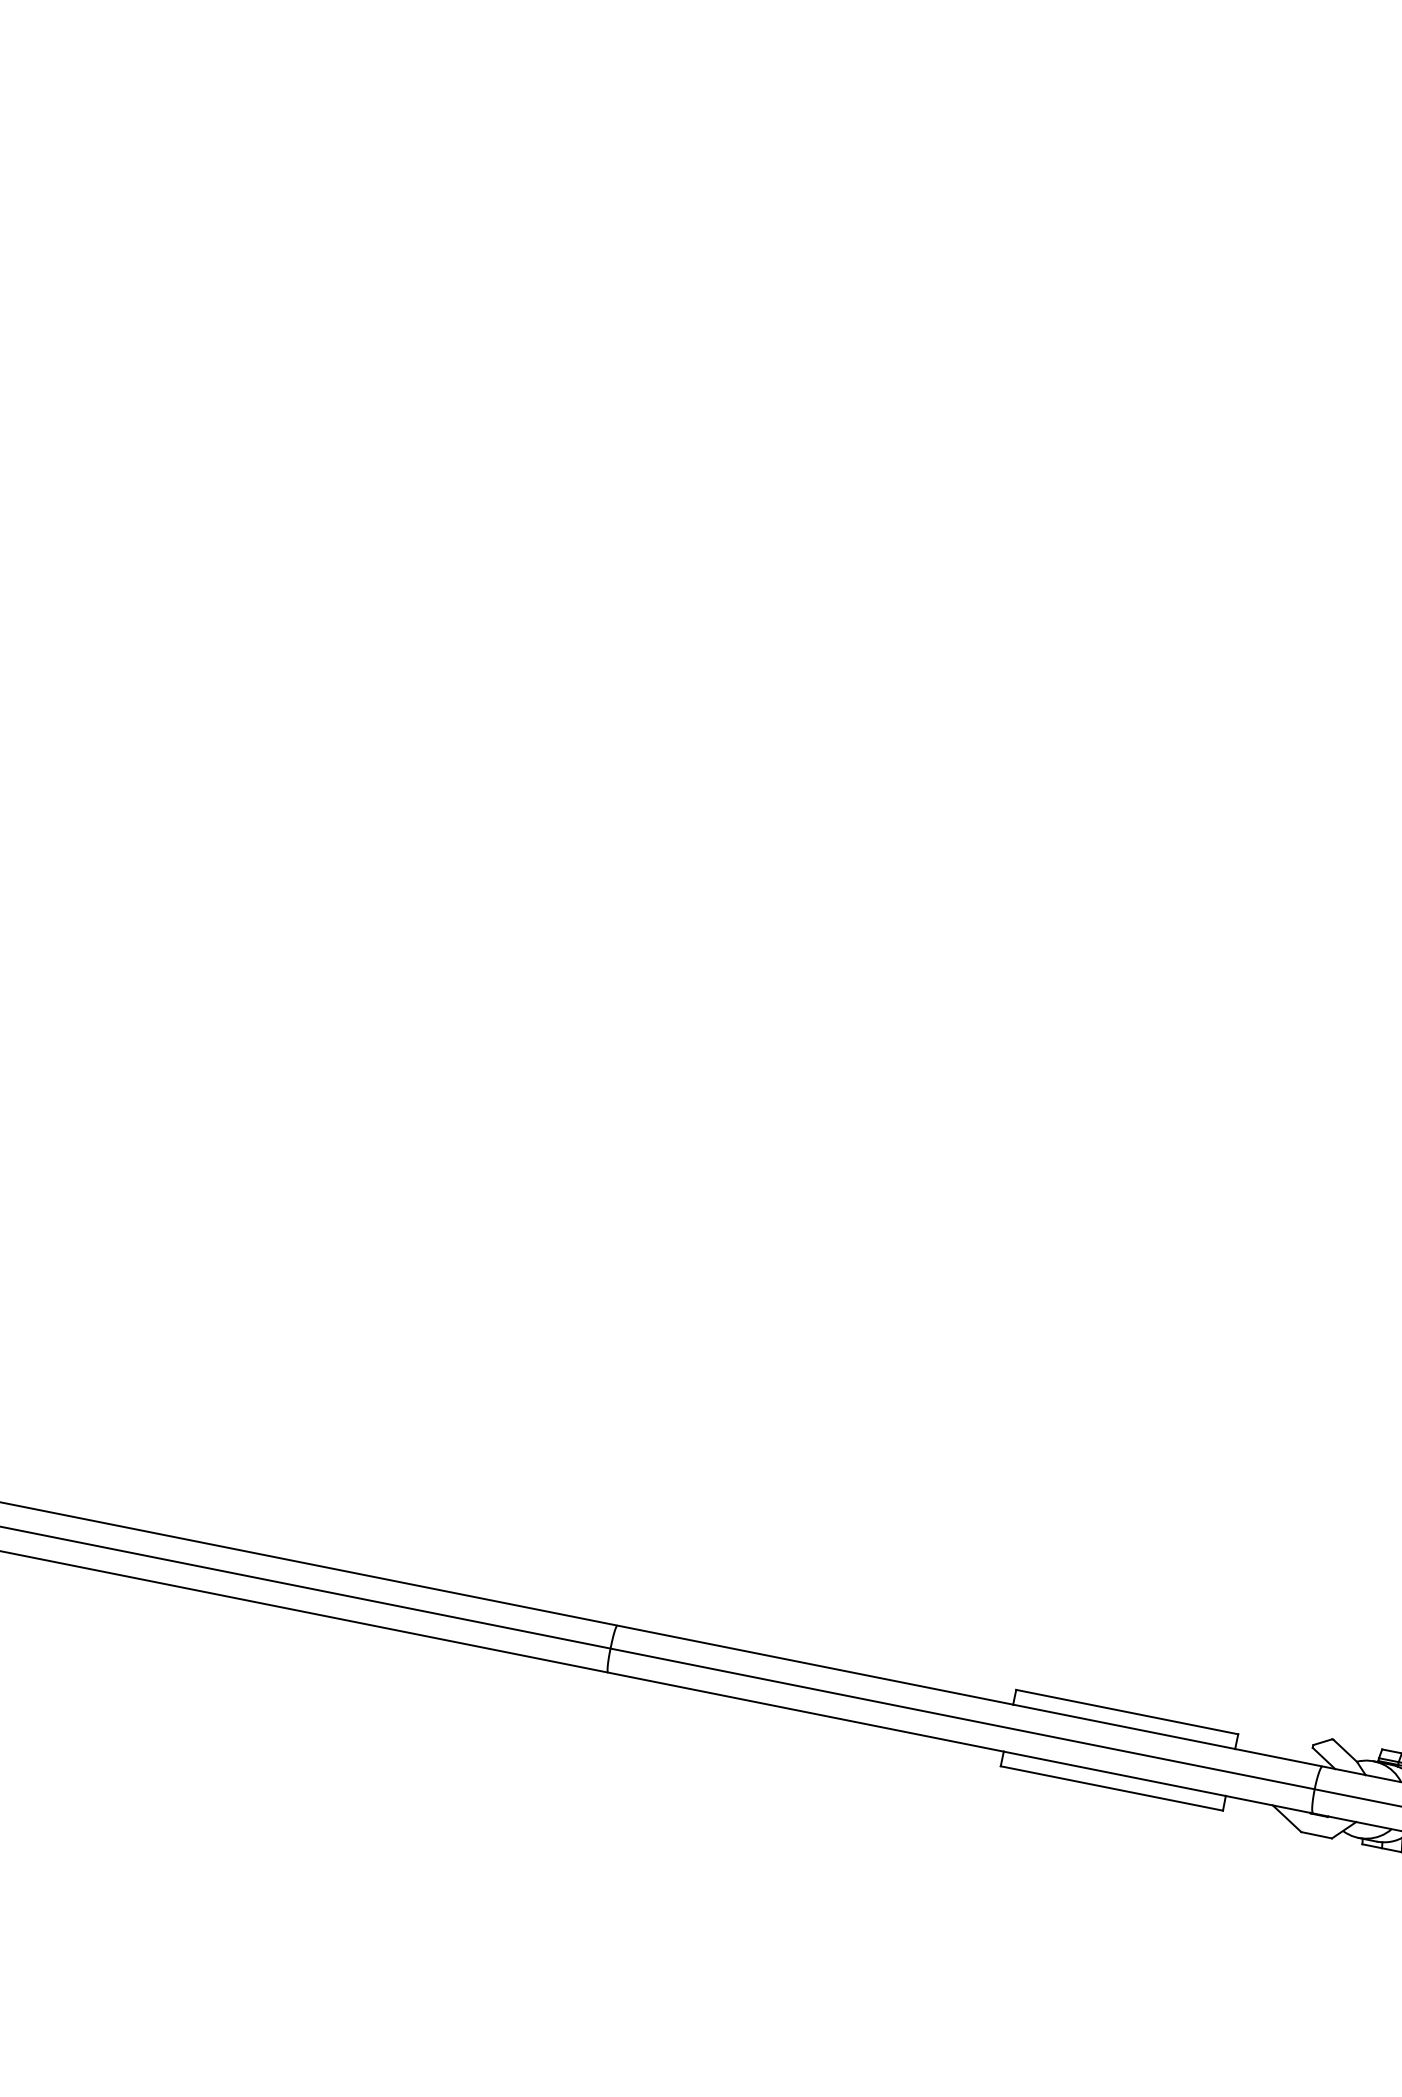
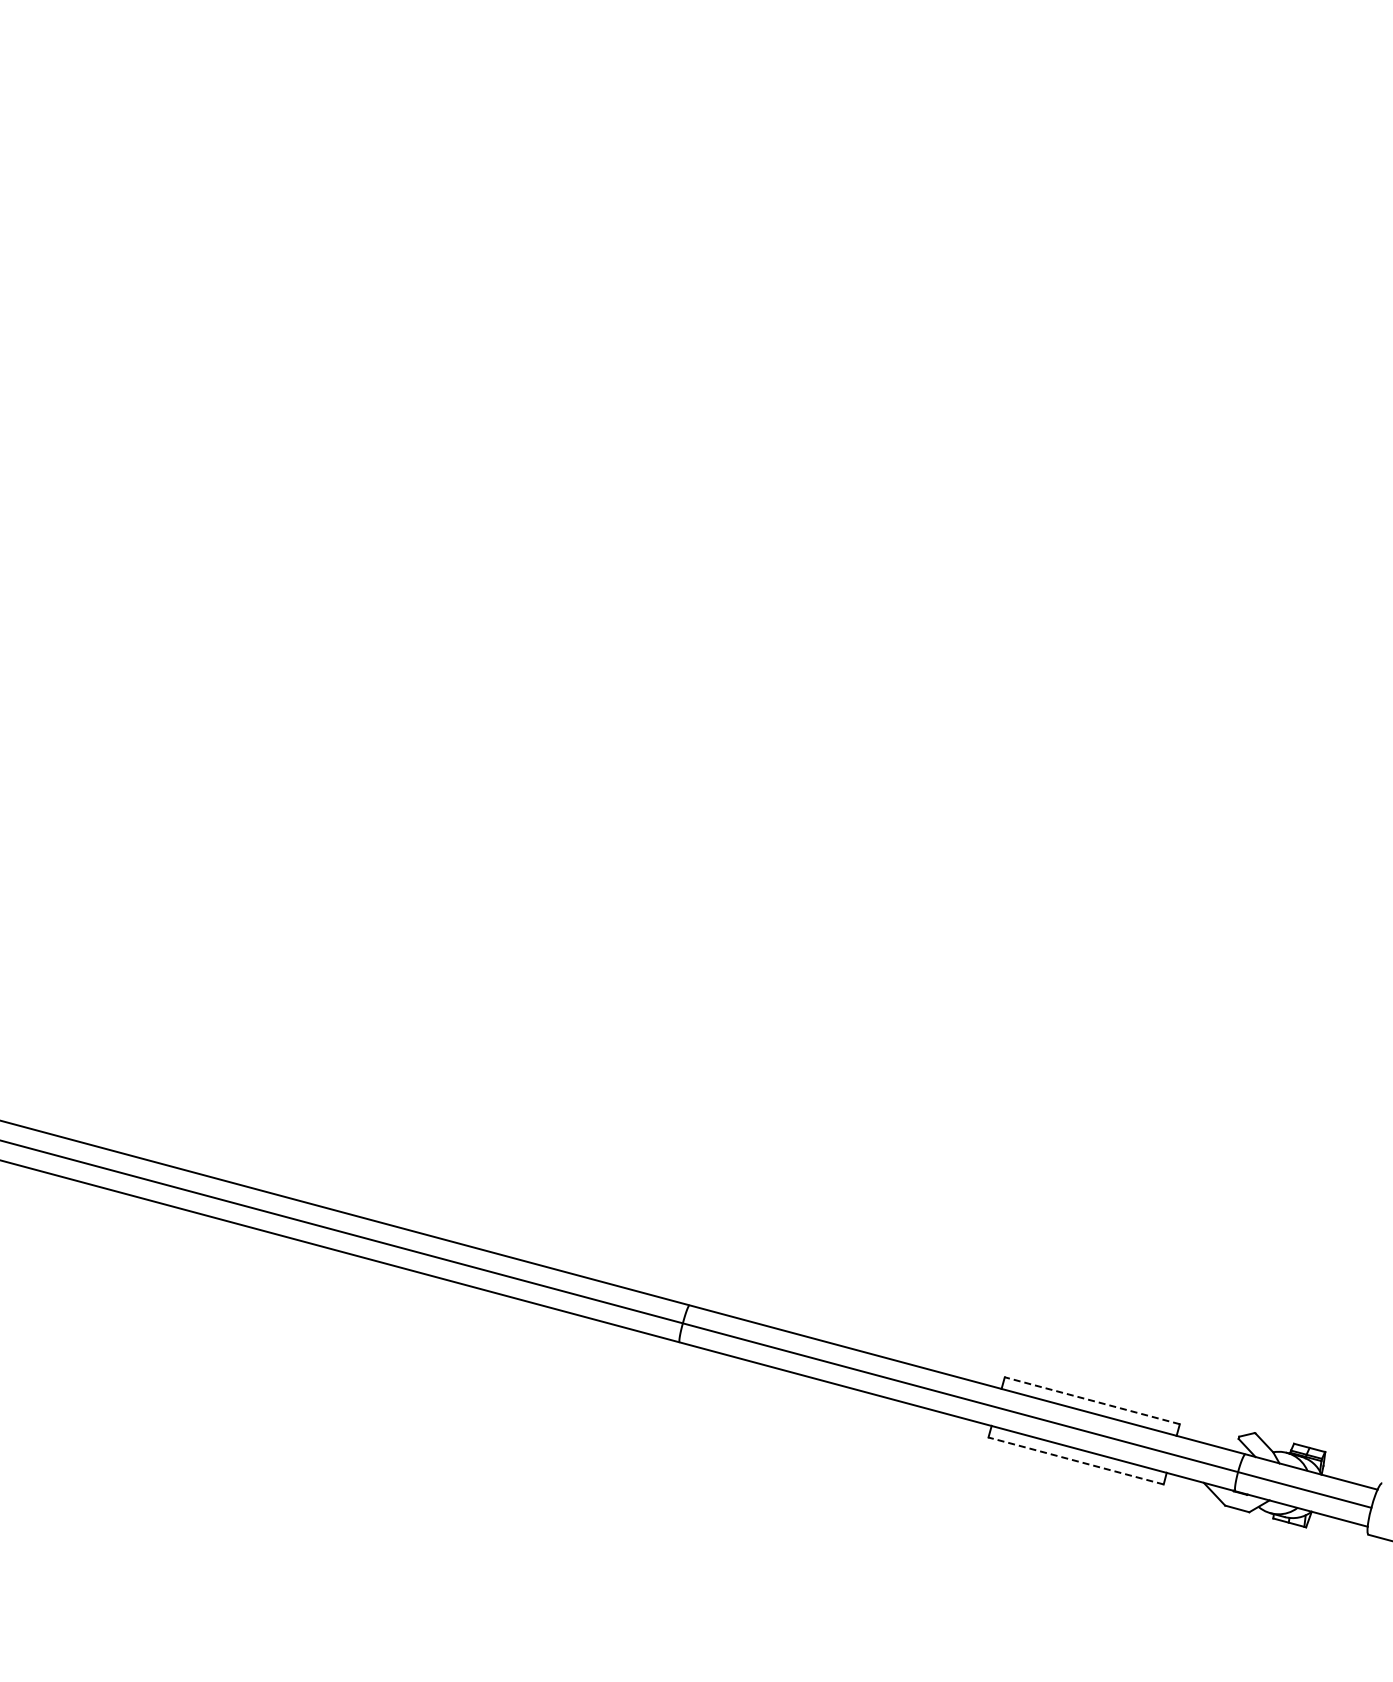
line: (1127, 1711) -> (1092, 1400), solid -> dashed
line: (1112, 1787) -> (1076, 1460), solid -> dashed

